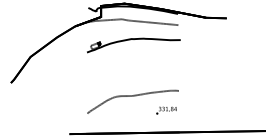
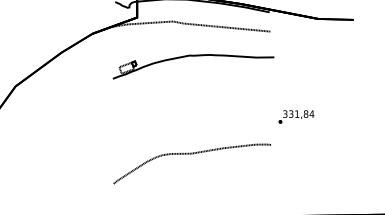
text: (166, 110) -> (296, 116), moved

